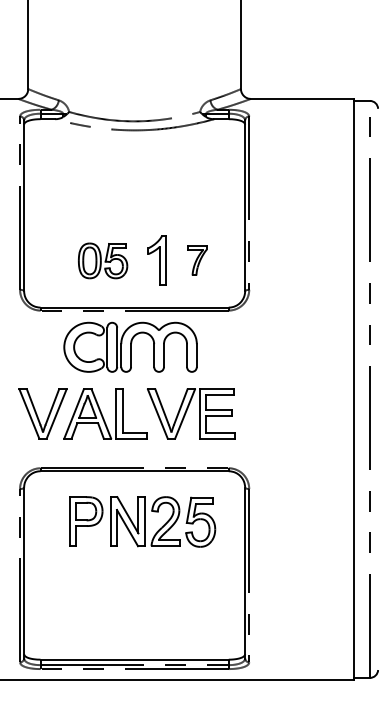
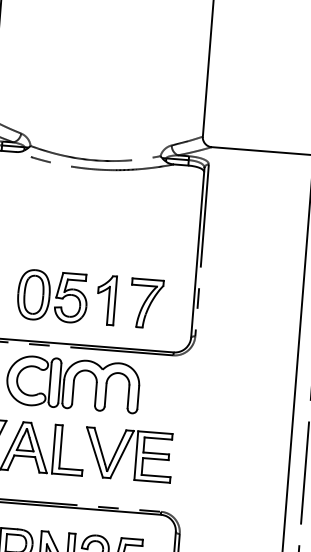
part: (102, 260) -> (52, 295), size x1.43
part: (197, 260) -> (146, 303), size x1.67

